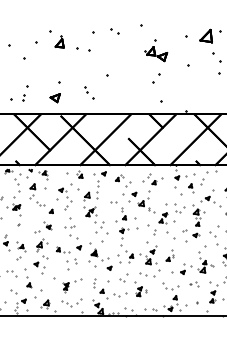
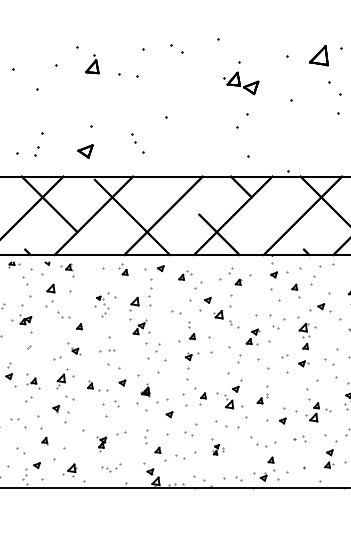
part: (67, 196) -> (104, 303), size x0.6
part: (140, 289) -> (217, 447), size x0.7
part: (71, 302) -> (110, 467), size x0.6

